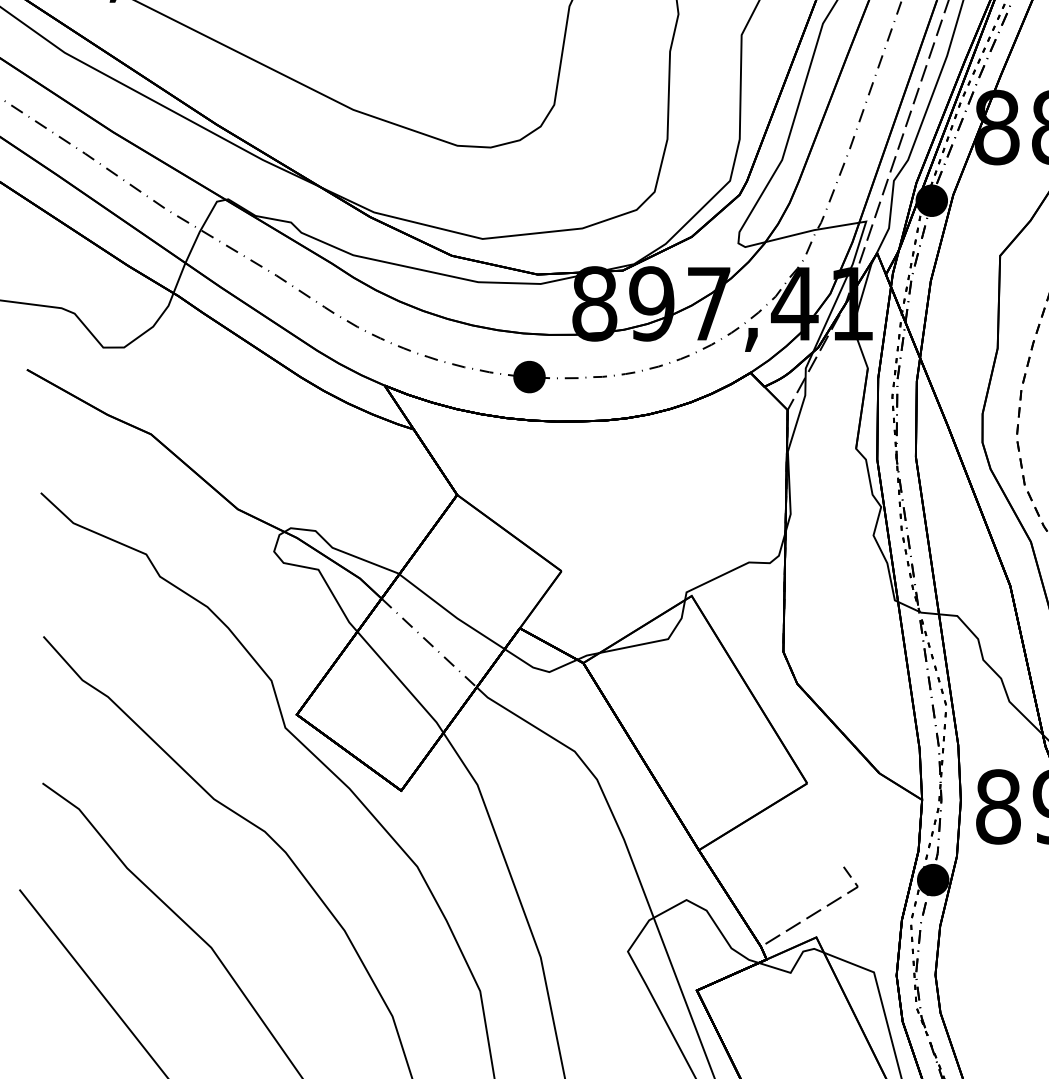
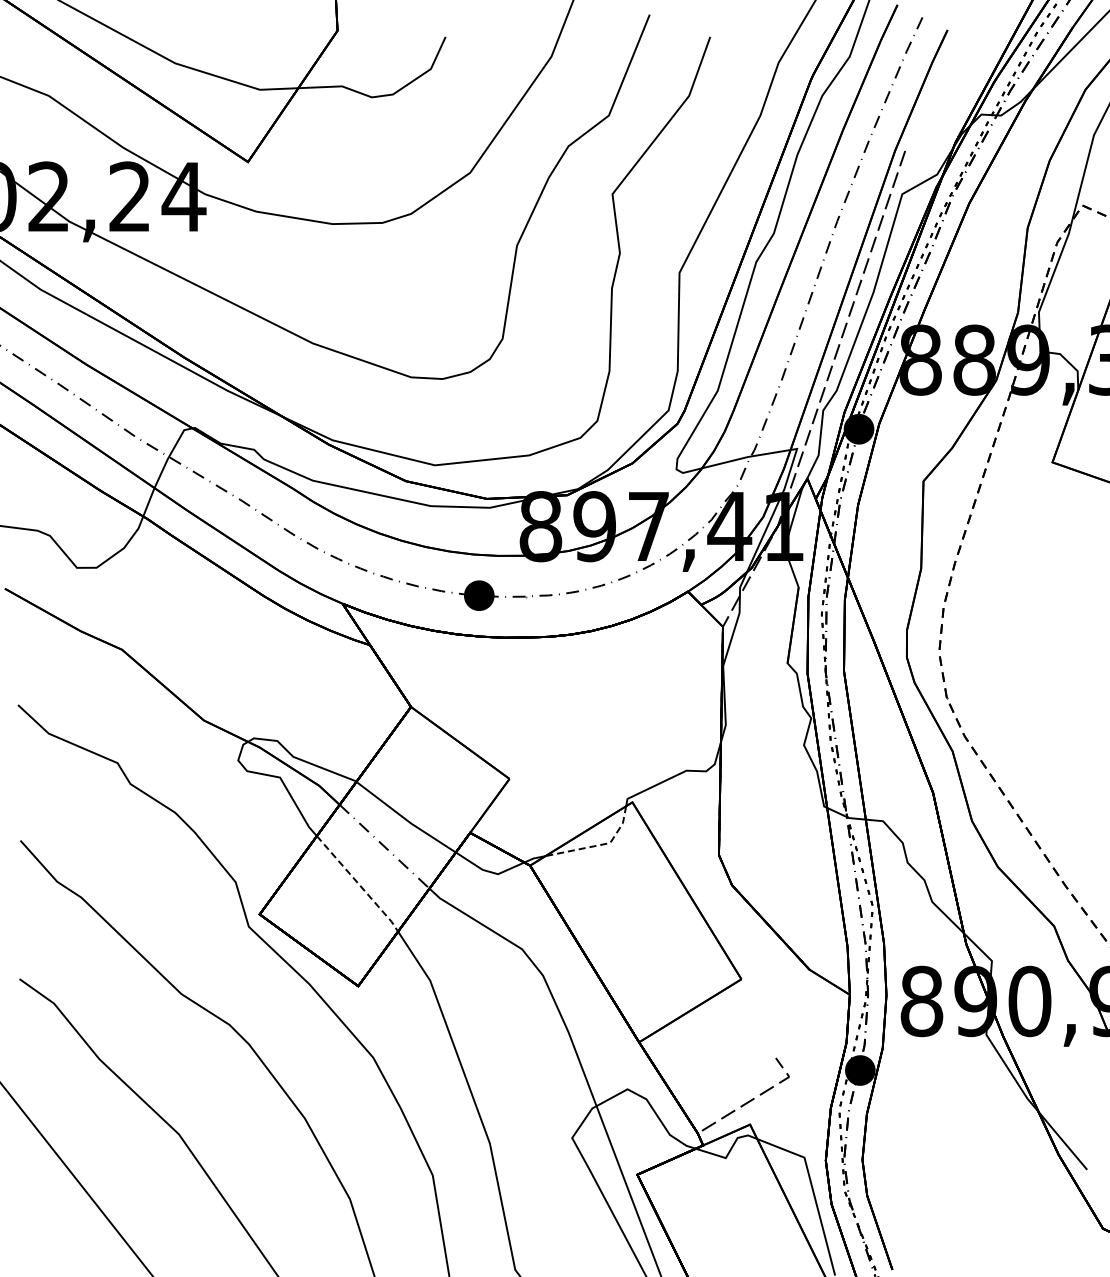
line: (655, 641) -> (598, 845), solid -> dashed
line: (401, 683) -> (358, 884), solid -> dashed

